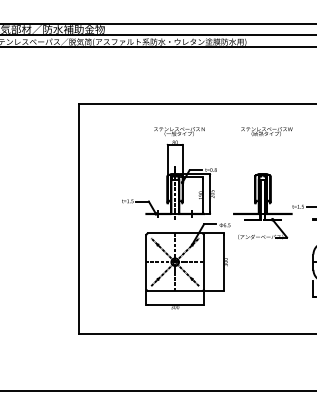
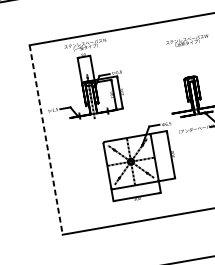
part: (169, 173) -> (83, 81), moved
line: (79, 219) -> (46, 140), solid -> dashed

